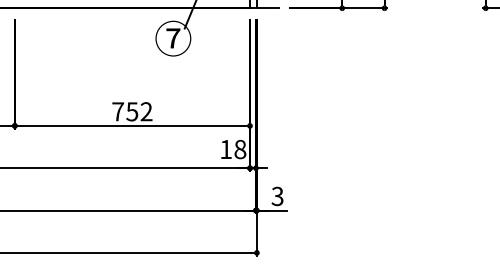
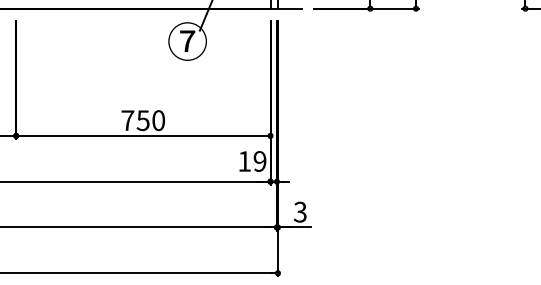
text: (146, 111) -> (158, 120), 752 -> 750
text: (239, 149) -> (259, 161), 18 -> 19

